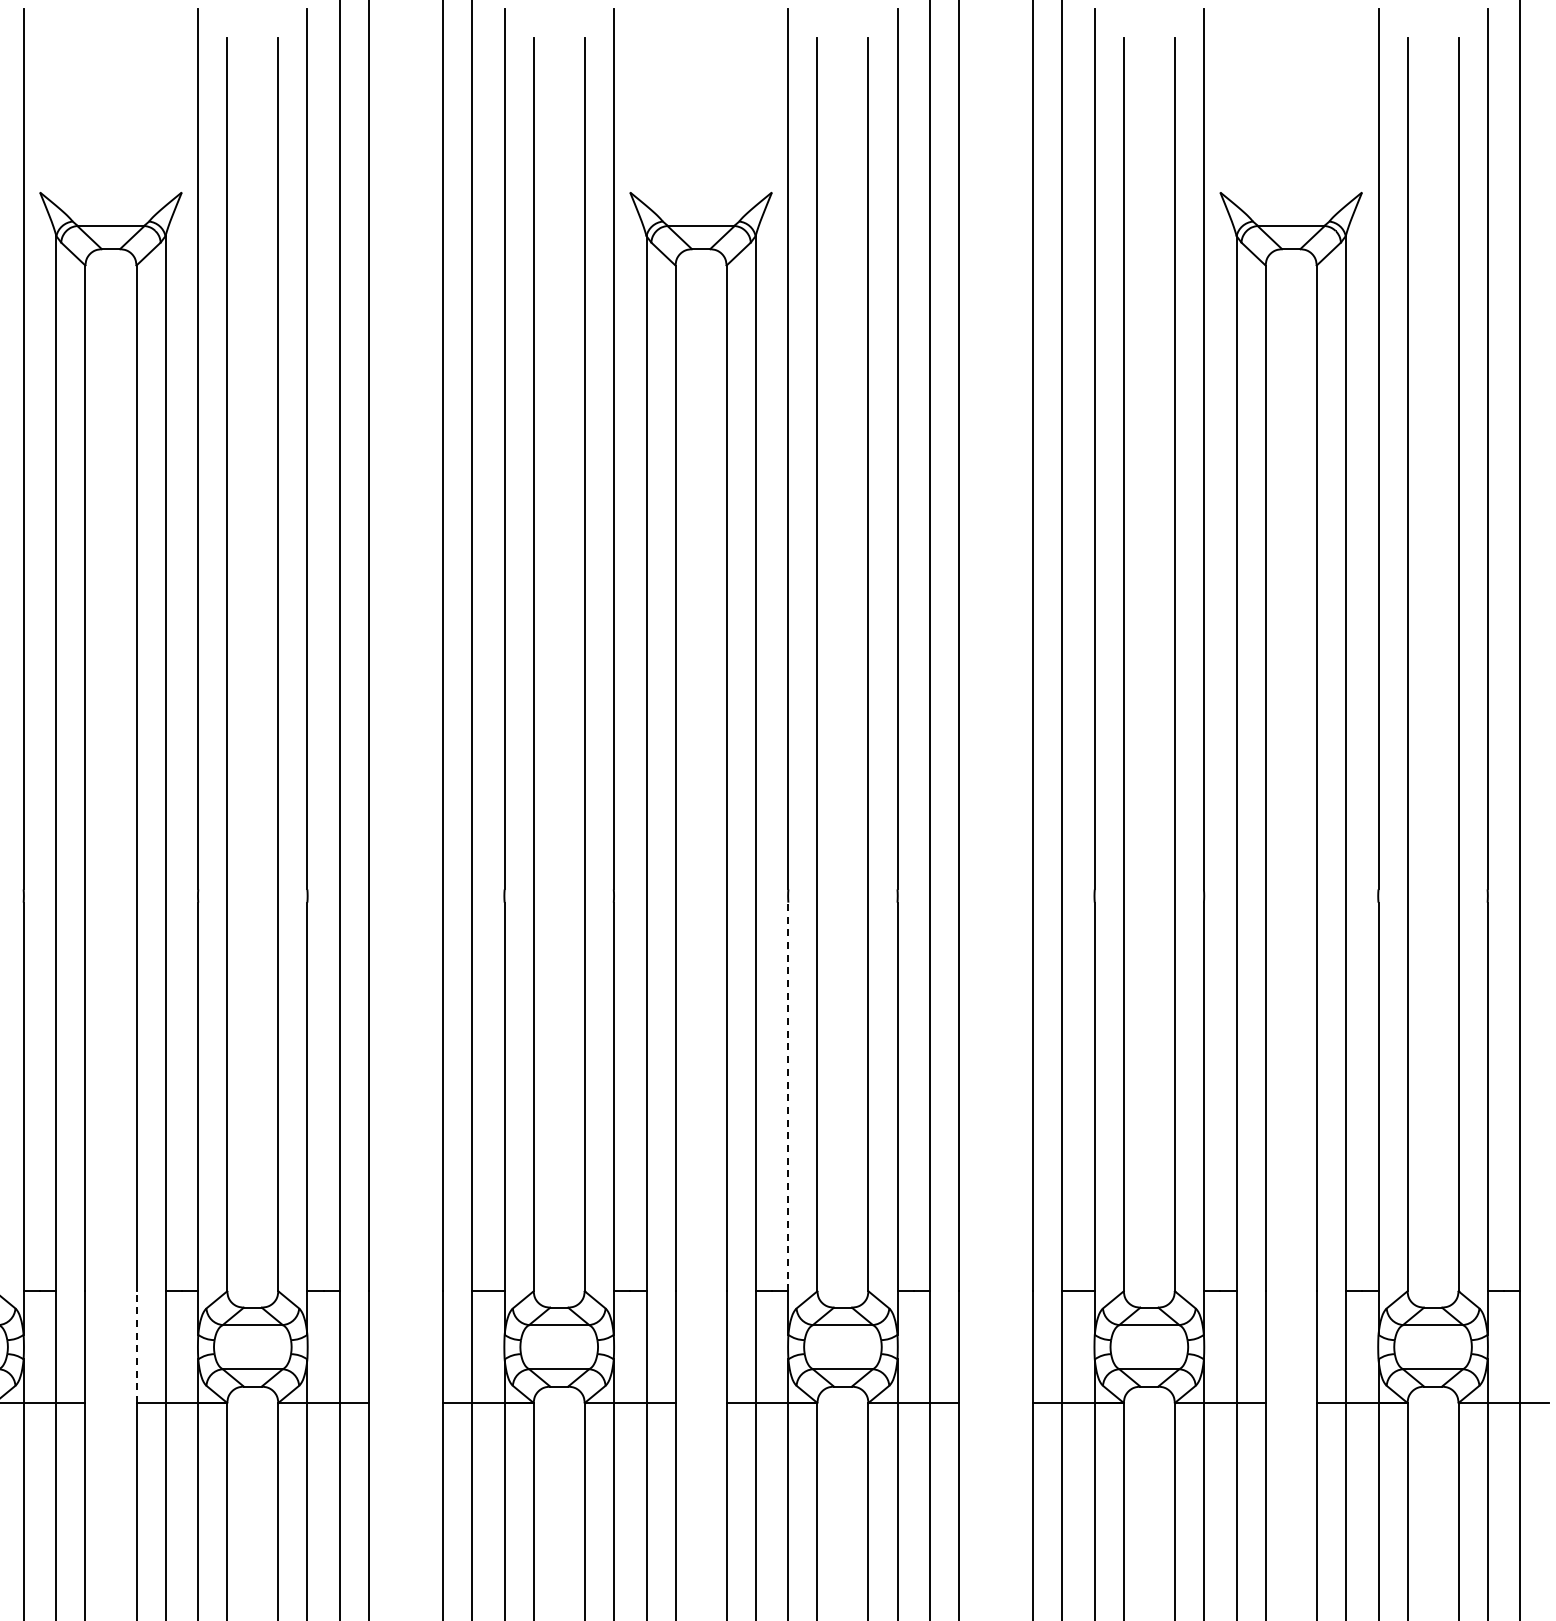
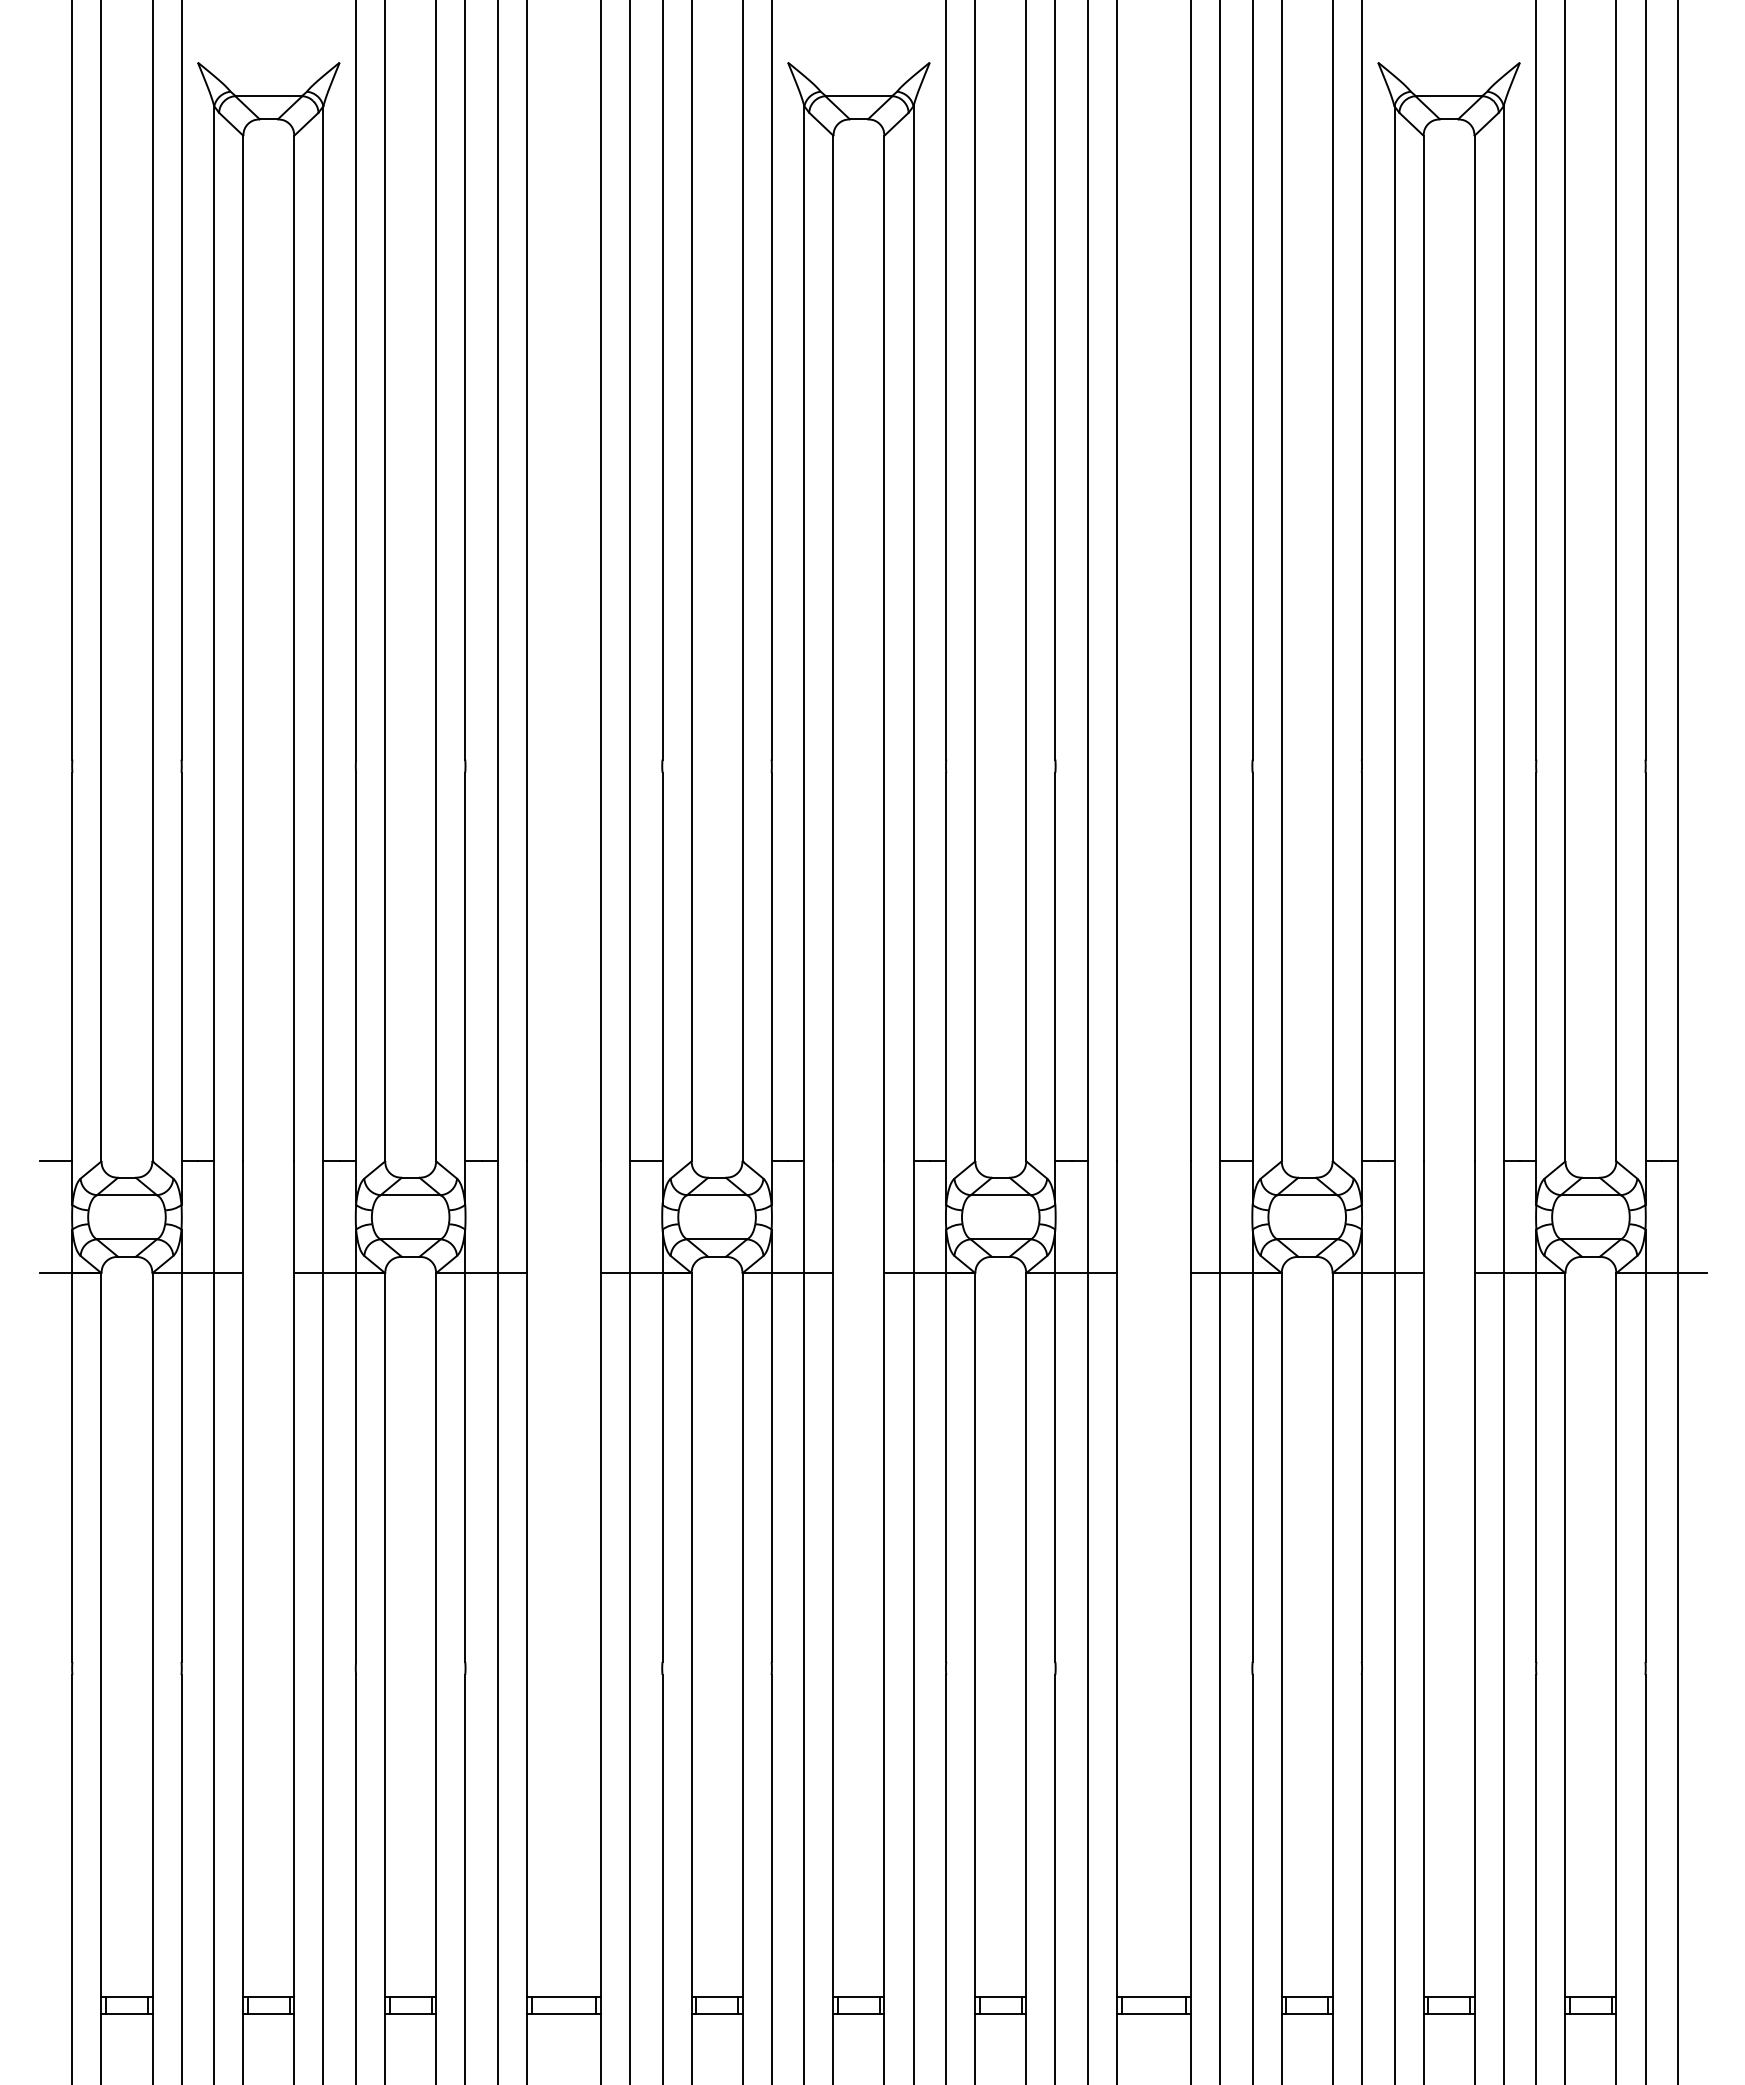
line: (788, 1096) -> (946, 966), dashed -> solid
line: (136, 1347) -> (294, 1217), dashed -> solid

